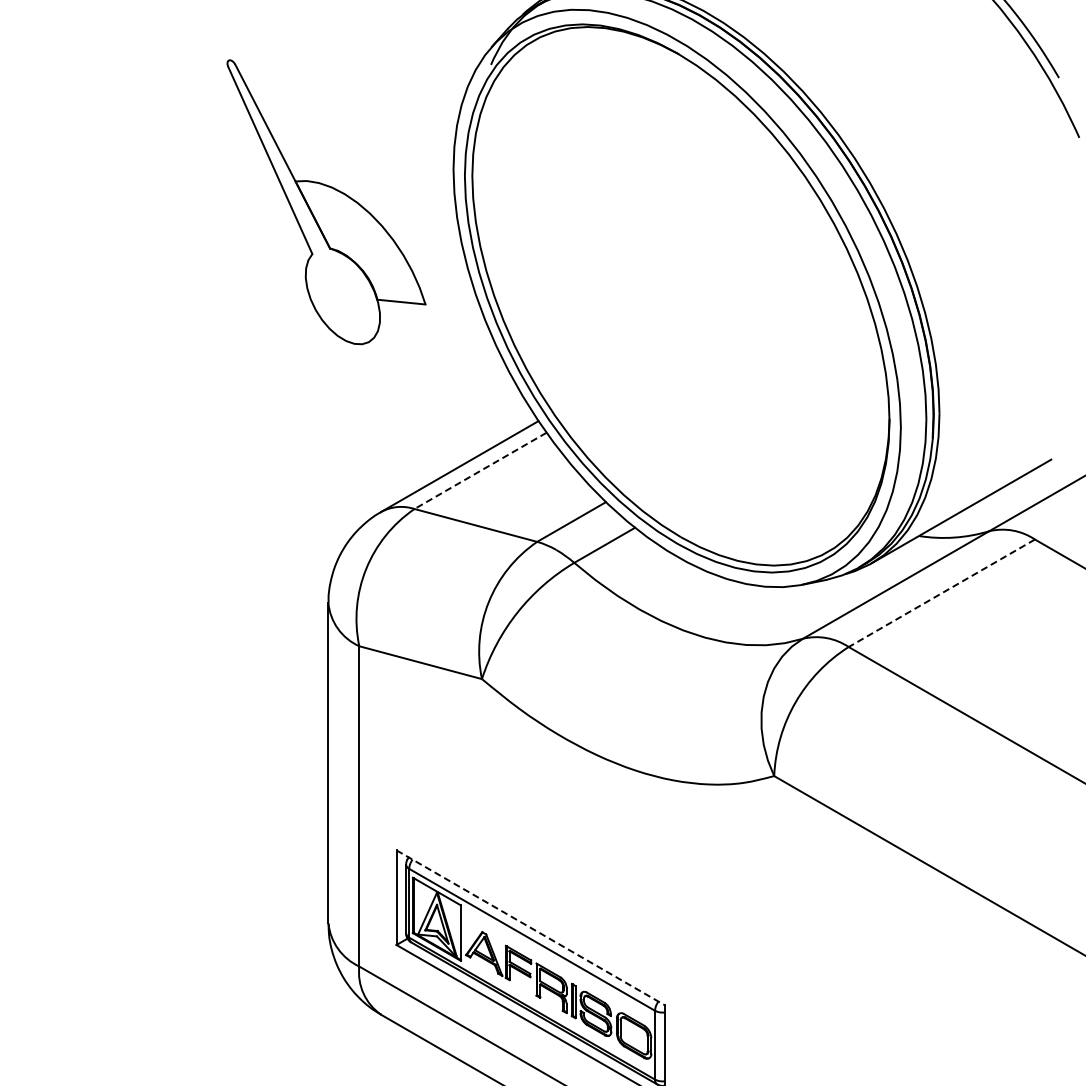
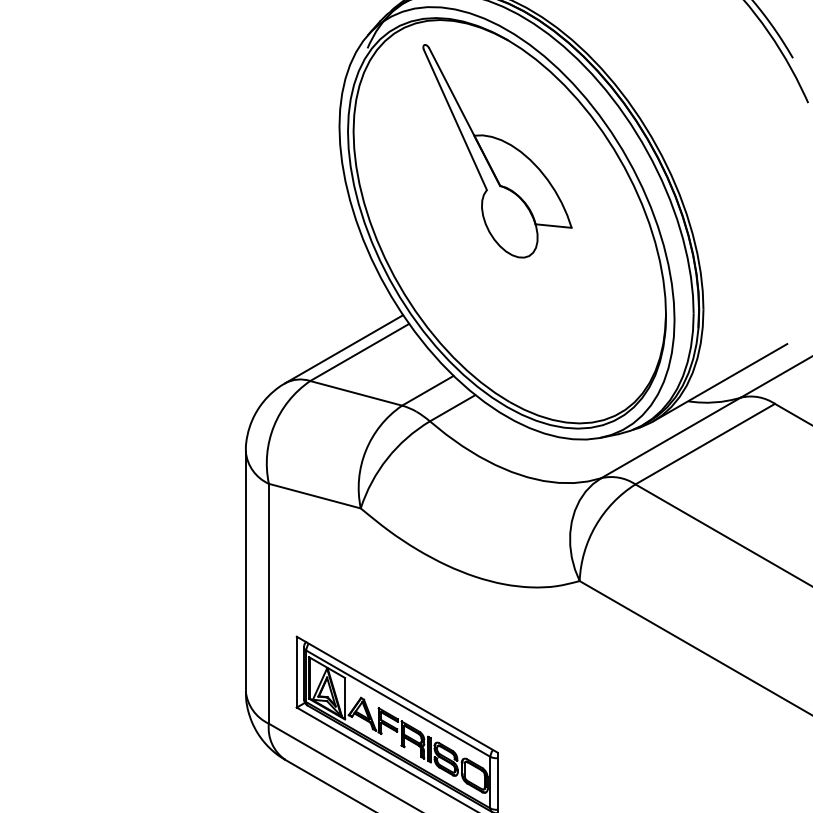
part: (326, 202) -> (497, 151), moved
line: (480, 471) -> (359, 352), dashed -> solid
line: (941, 593) -> (704, 444), dashed -> solid
line: (530, 927) -> (397, 694), dashed -> solid

